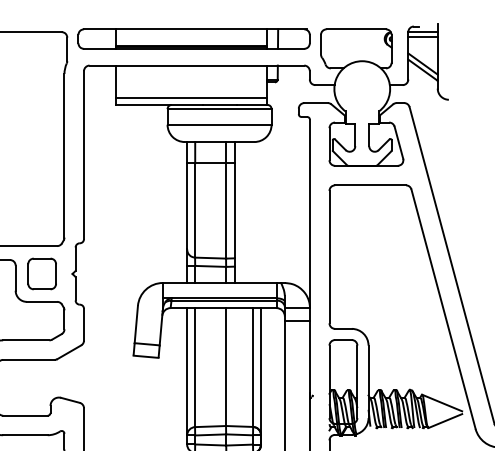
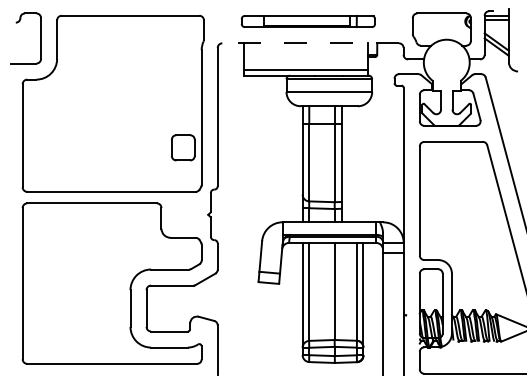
part: (194, 39) -> (308, 21), size x0.7
line: (196, 65) -> (310, 43), solid -> dashed
part: (42, 273) -> (183, 147), moved

